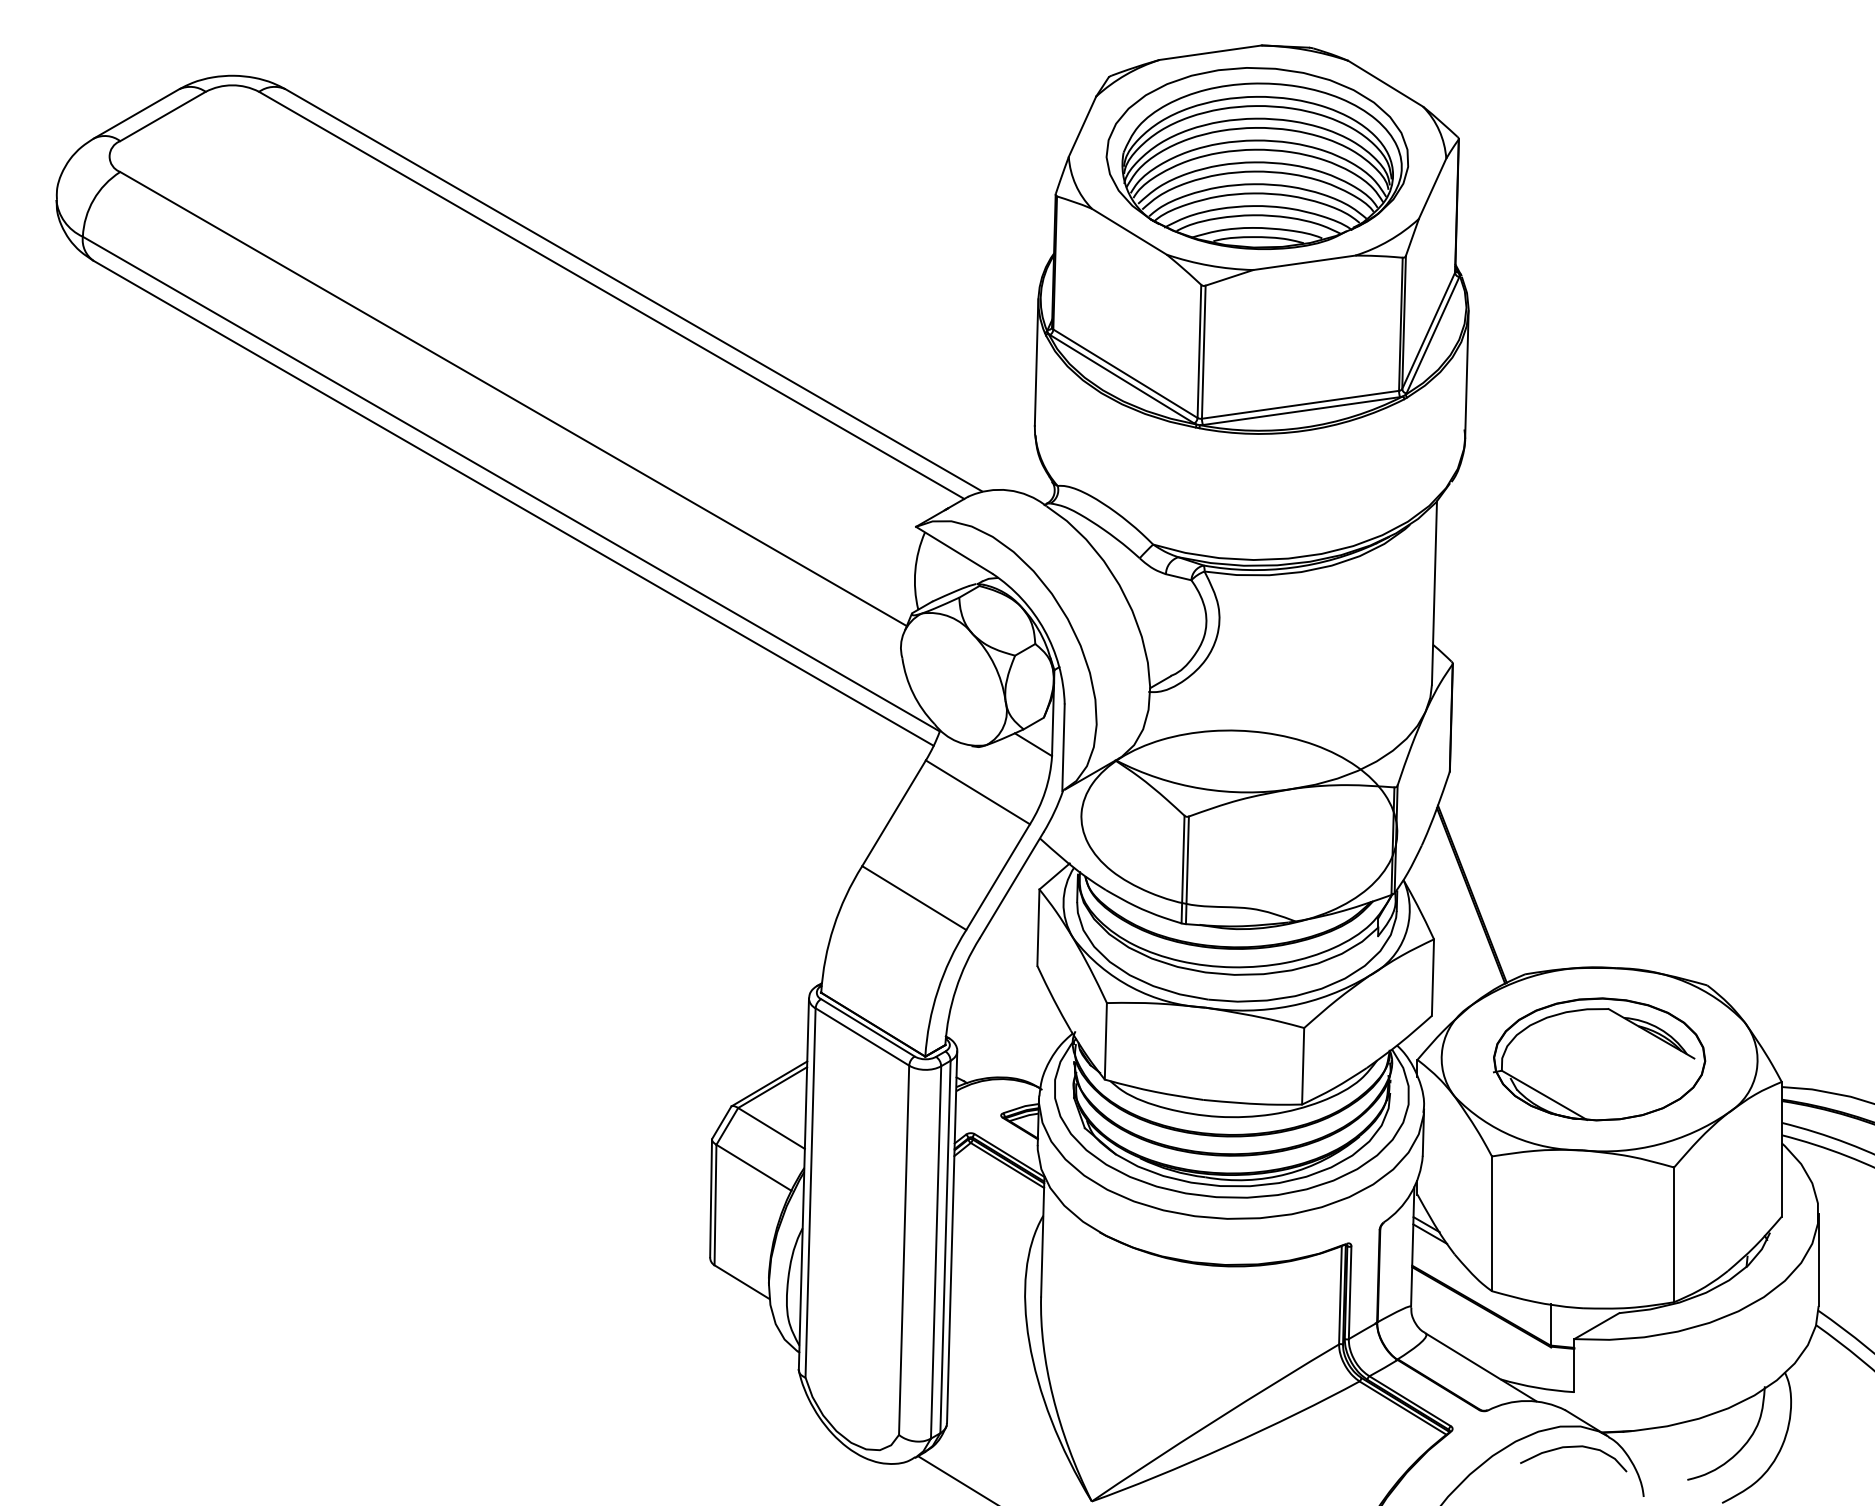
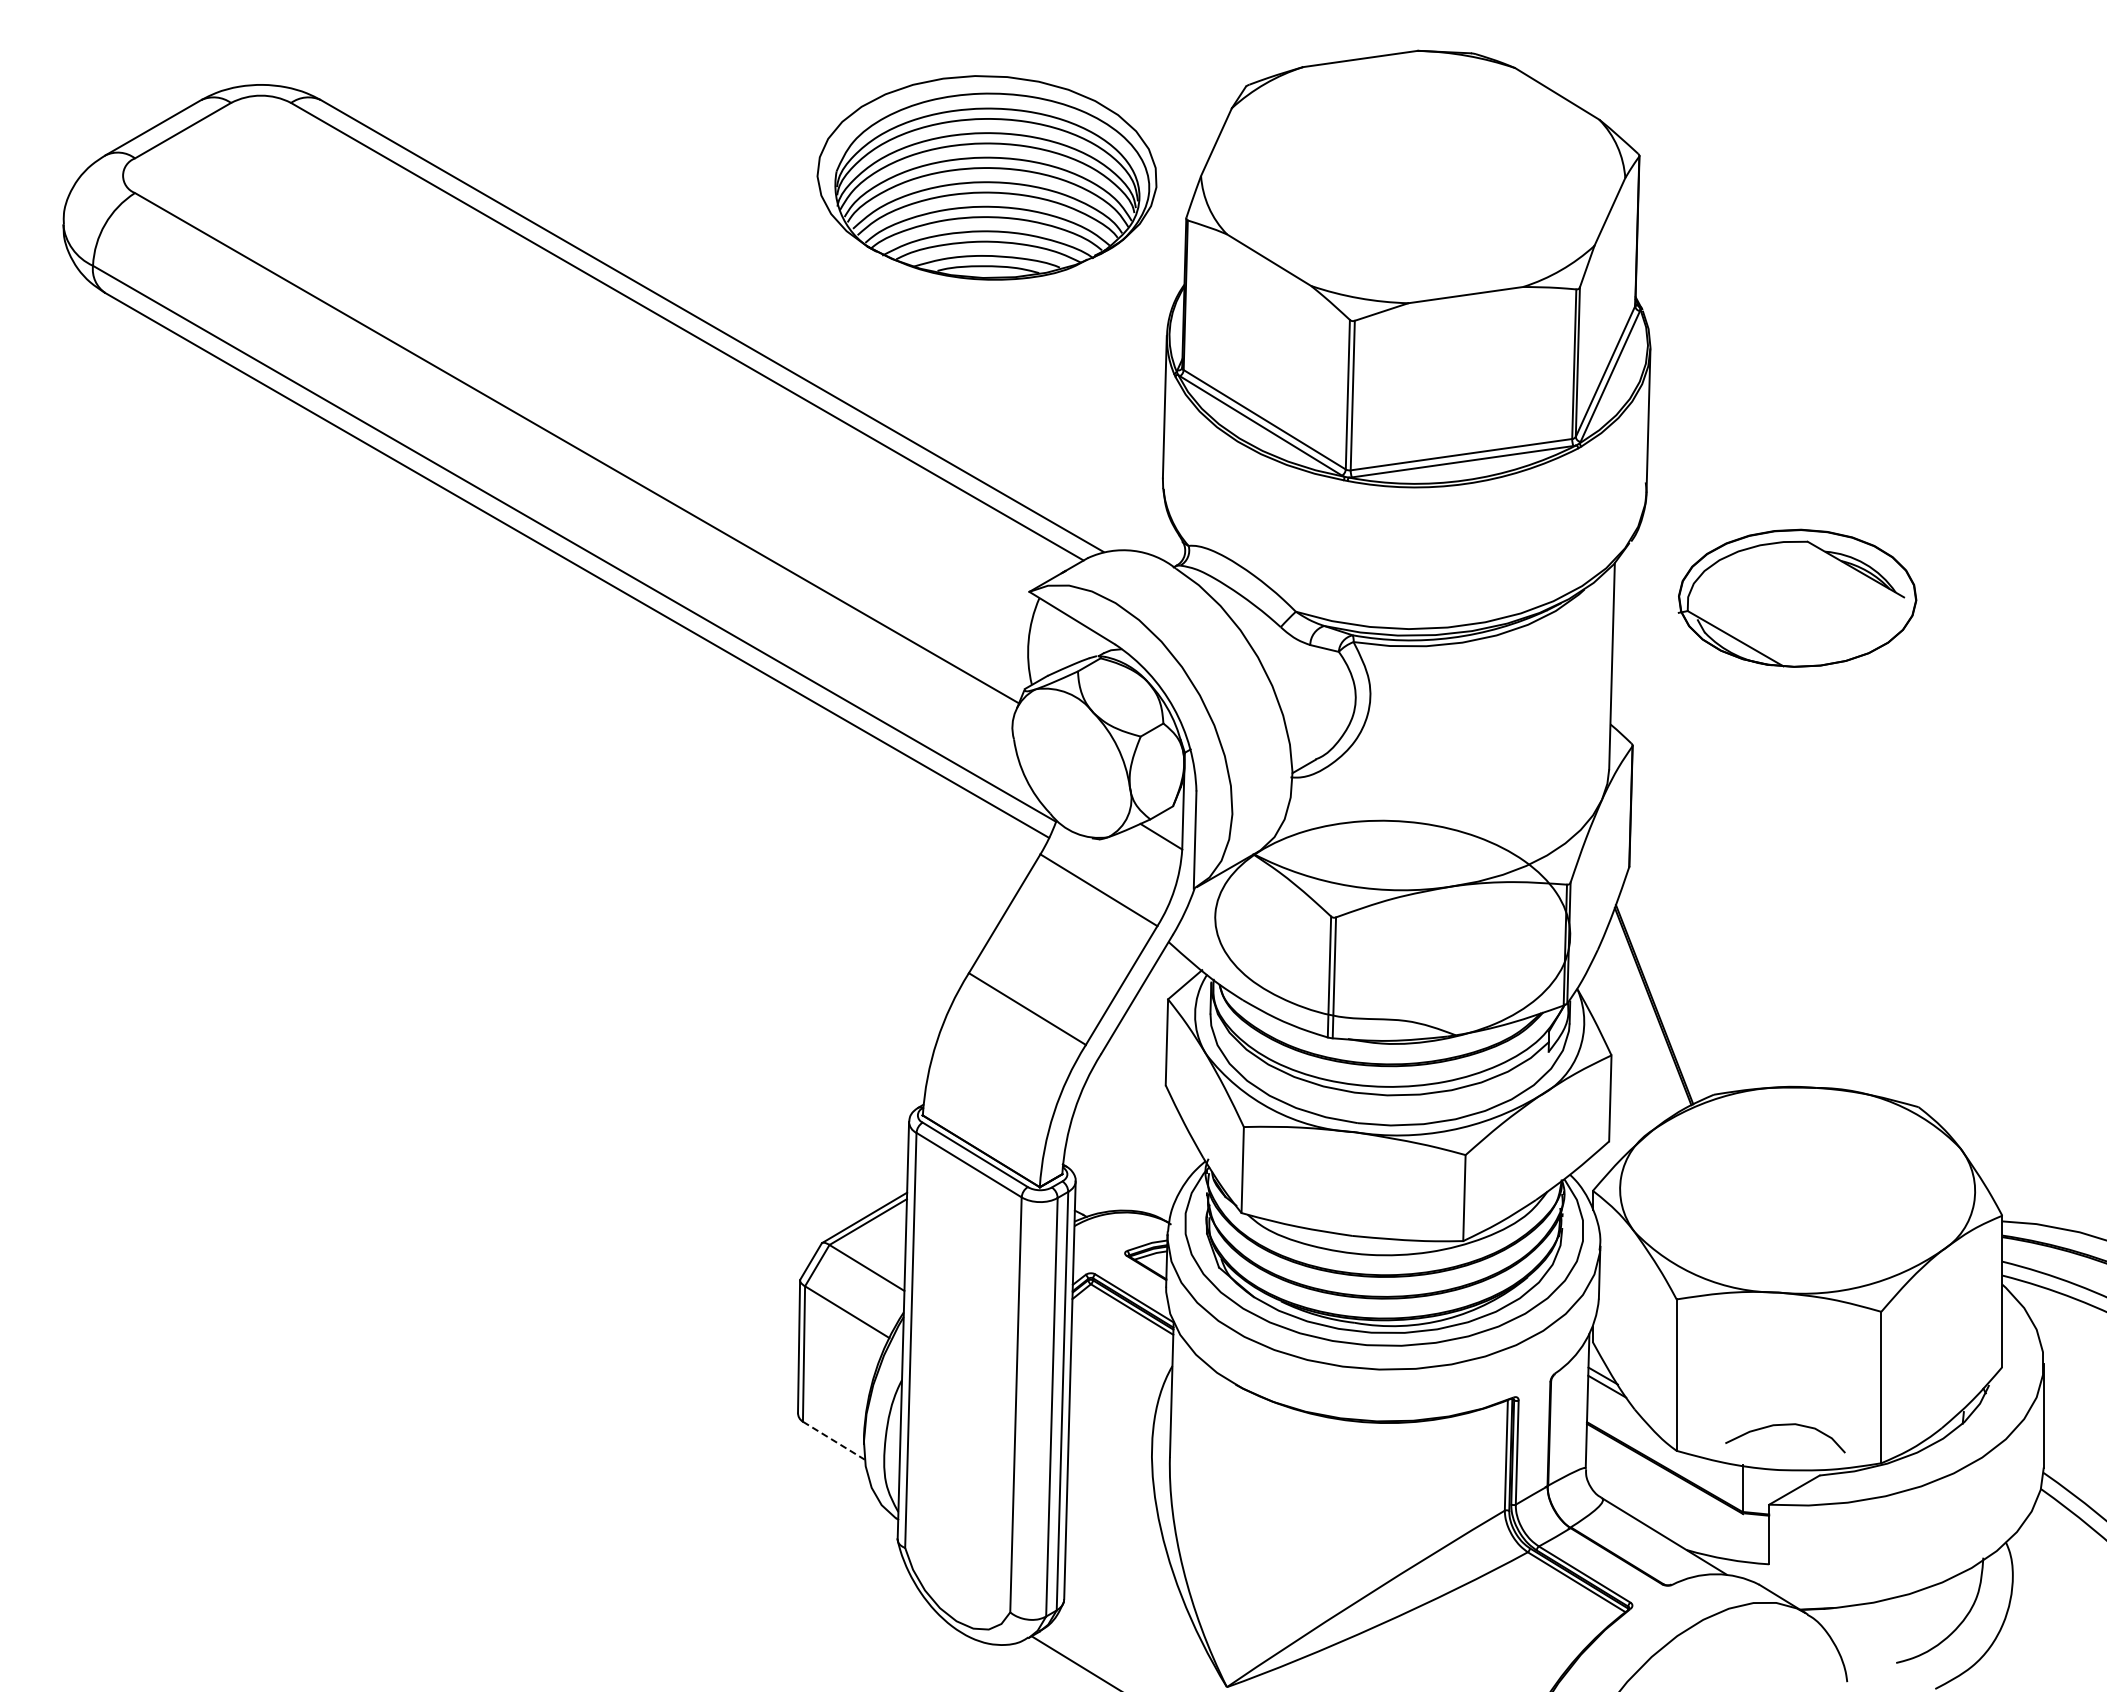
part: (1256, 158) -> (986, 177), moved
part: (1599, 1058) -> (1797, 597), moved
line: (742, 1281) -> (834, 1440), solid -> dashed
curve: (1573, 1447) -> (1785, 1425), moved

